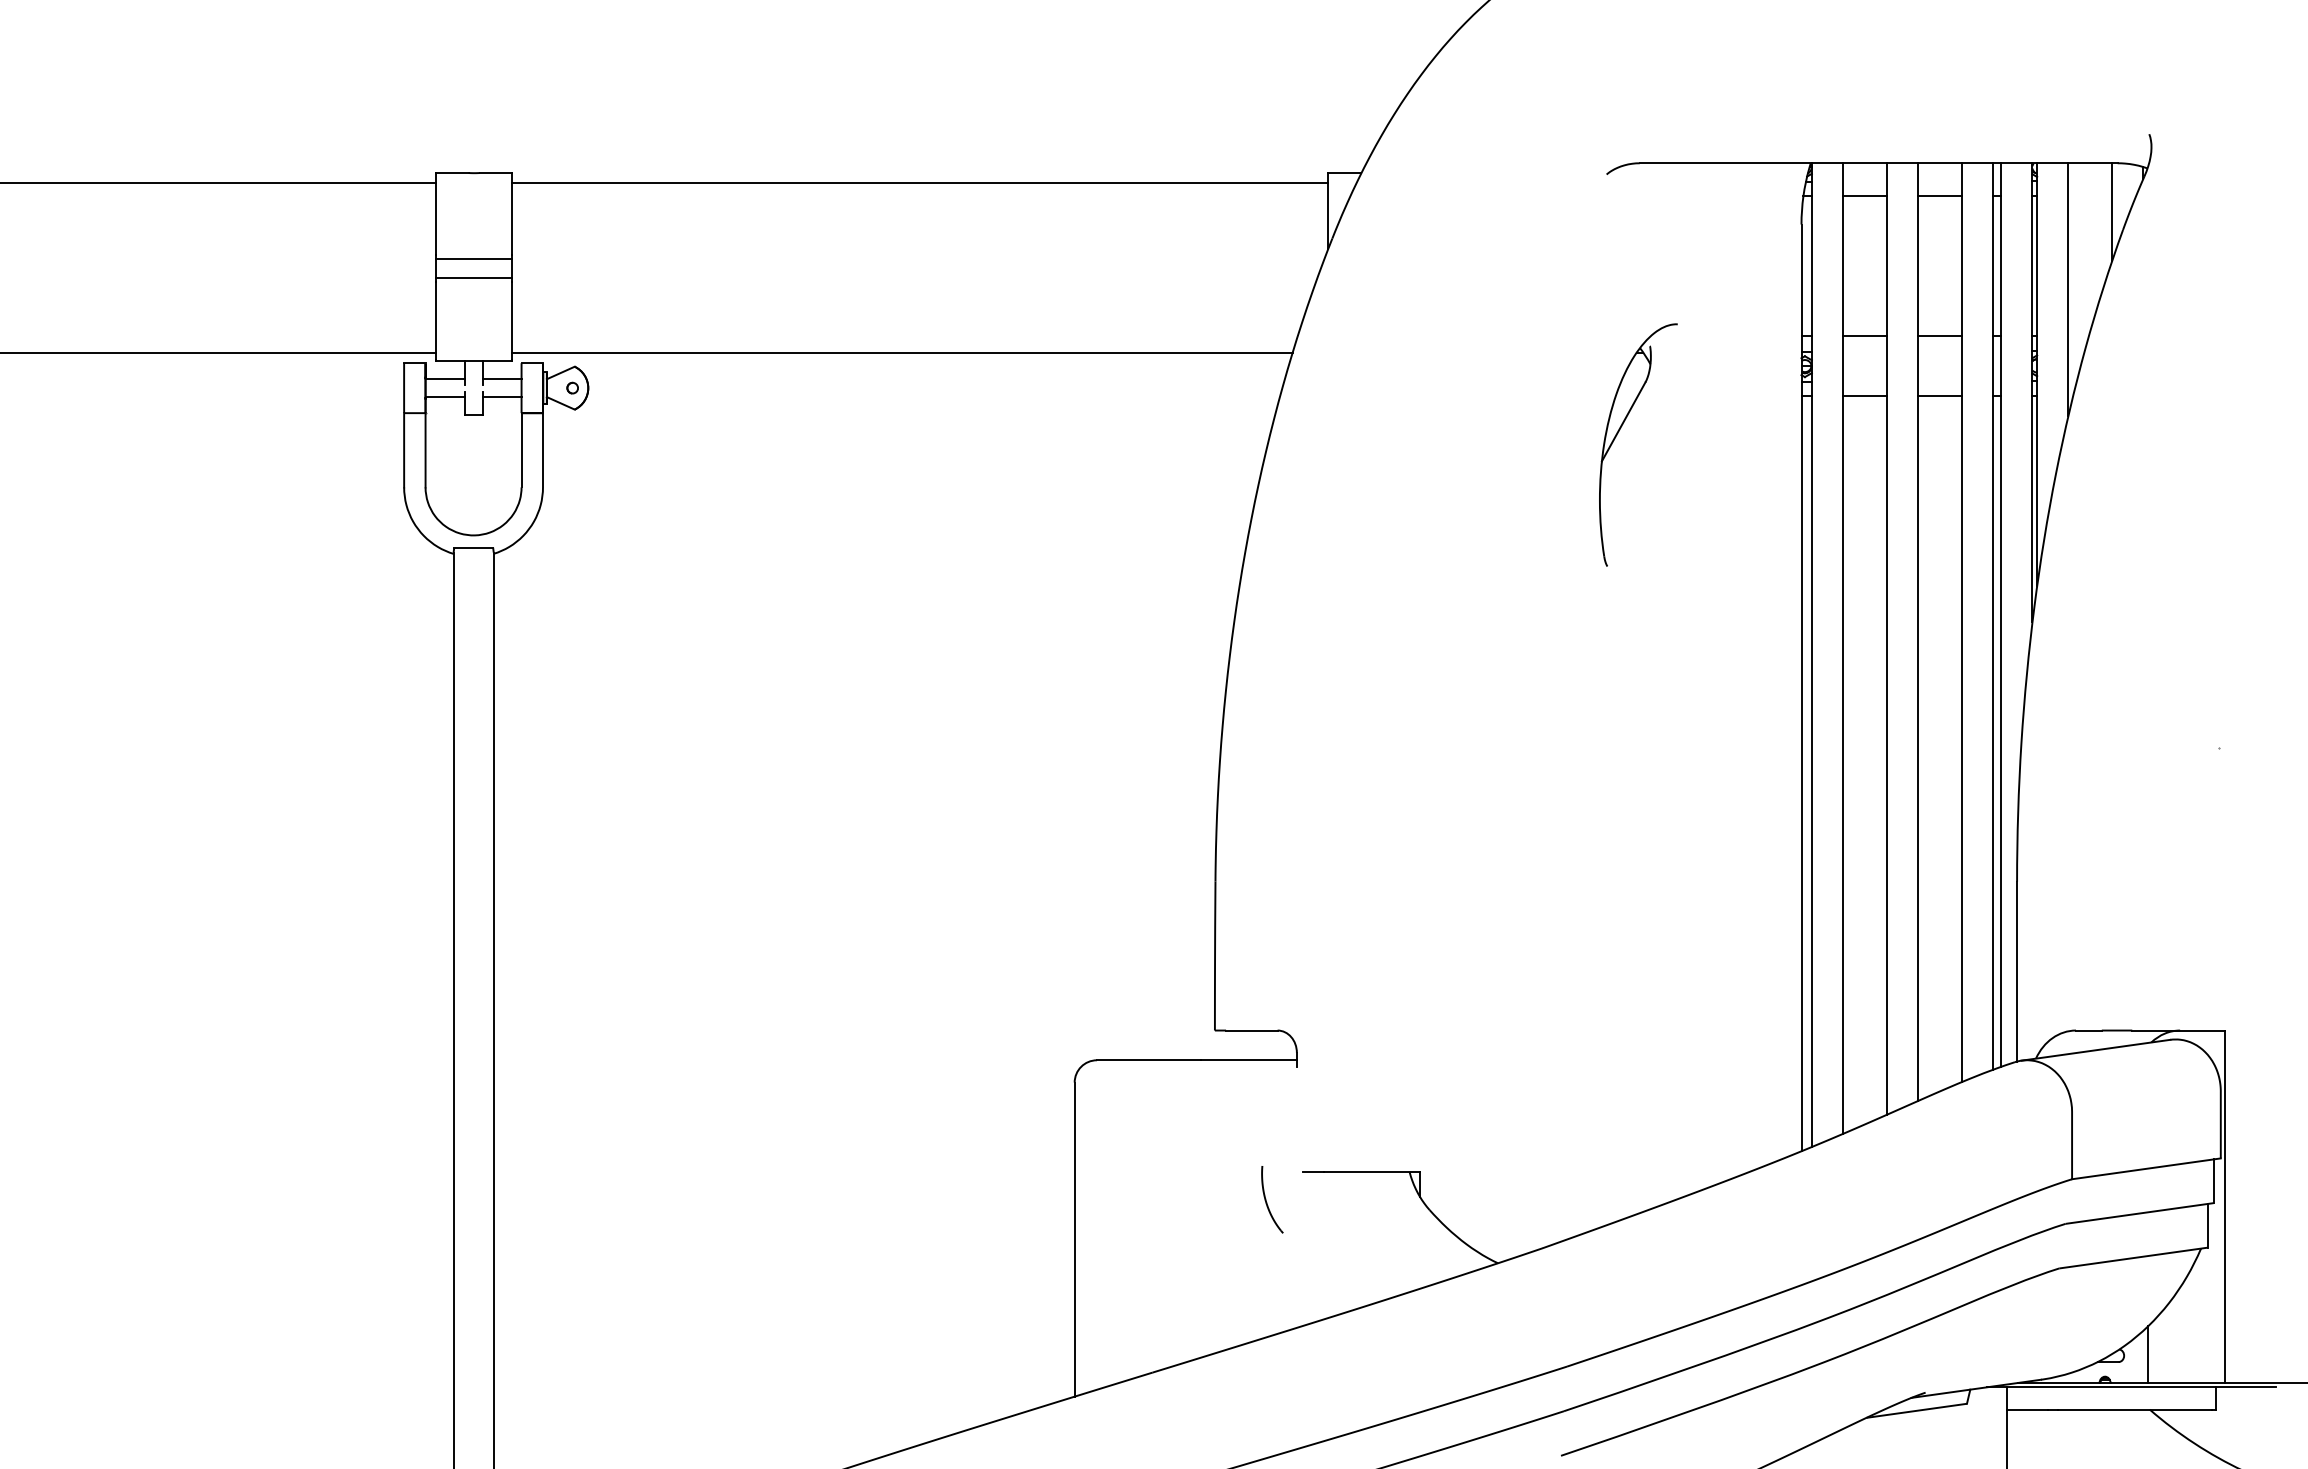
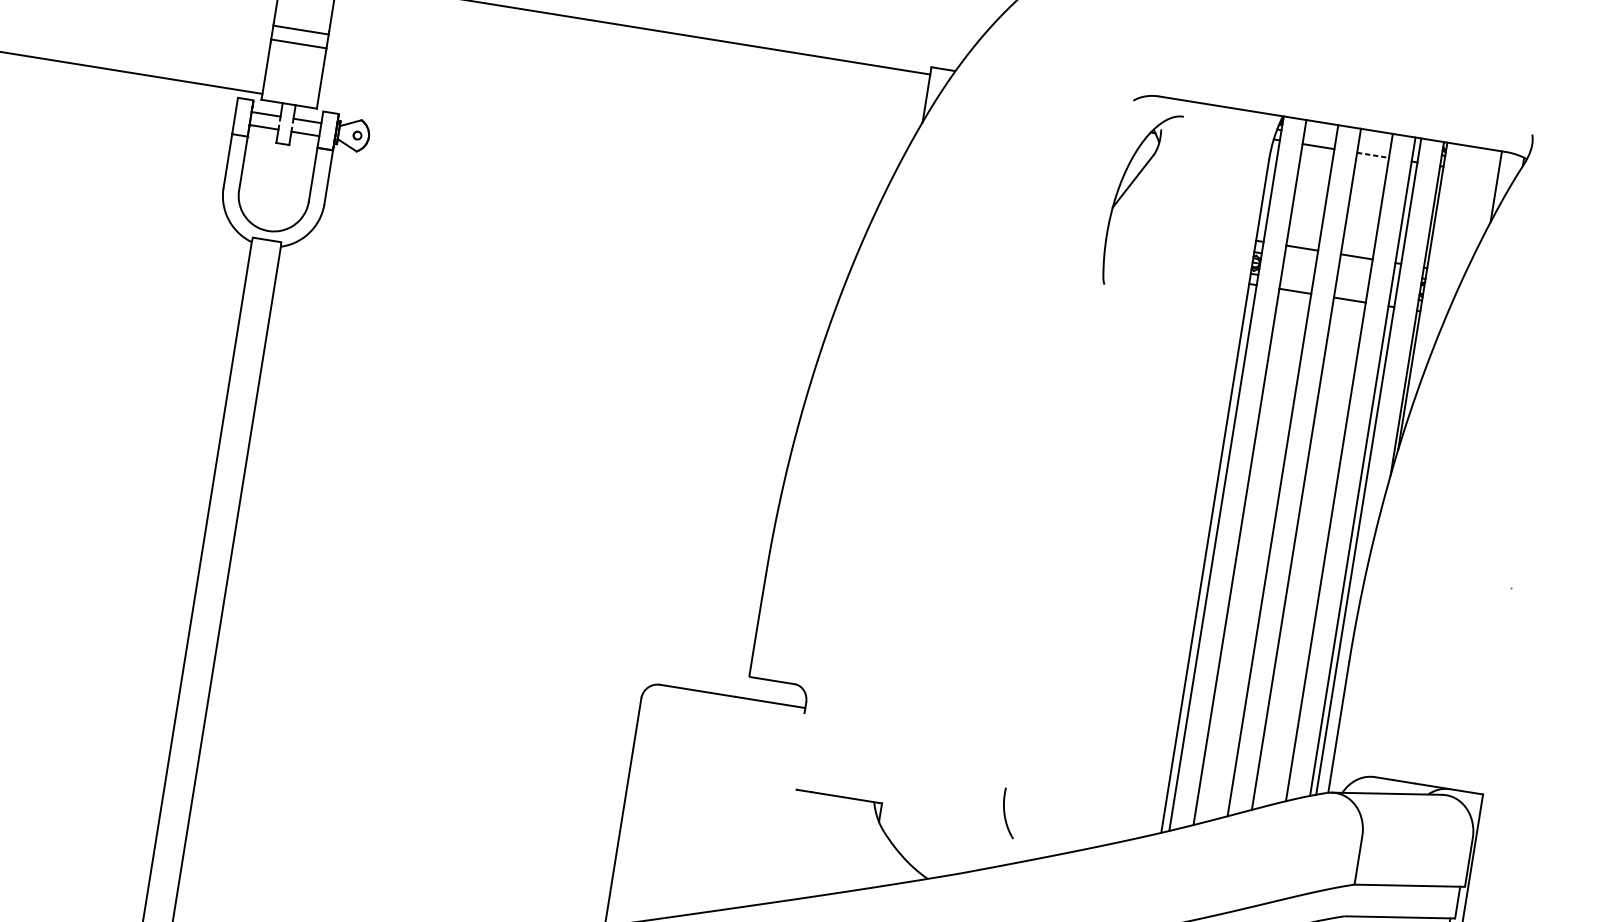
line: (1940, 196) -> (1373, 155), solid -> dashed
line: (2068, 289) -> (1455, 237), removed
line: (902, 352) -> (601, 148), removed
part: (1618, 433) -> (1128, 189), moved
part: (1272, 1199) -> (1009, 813), moved

